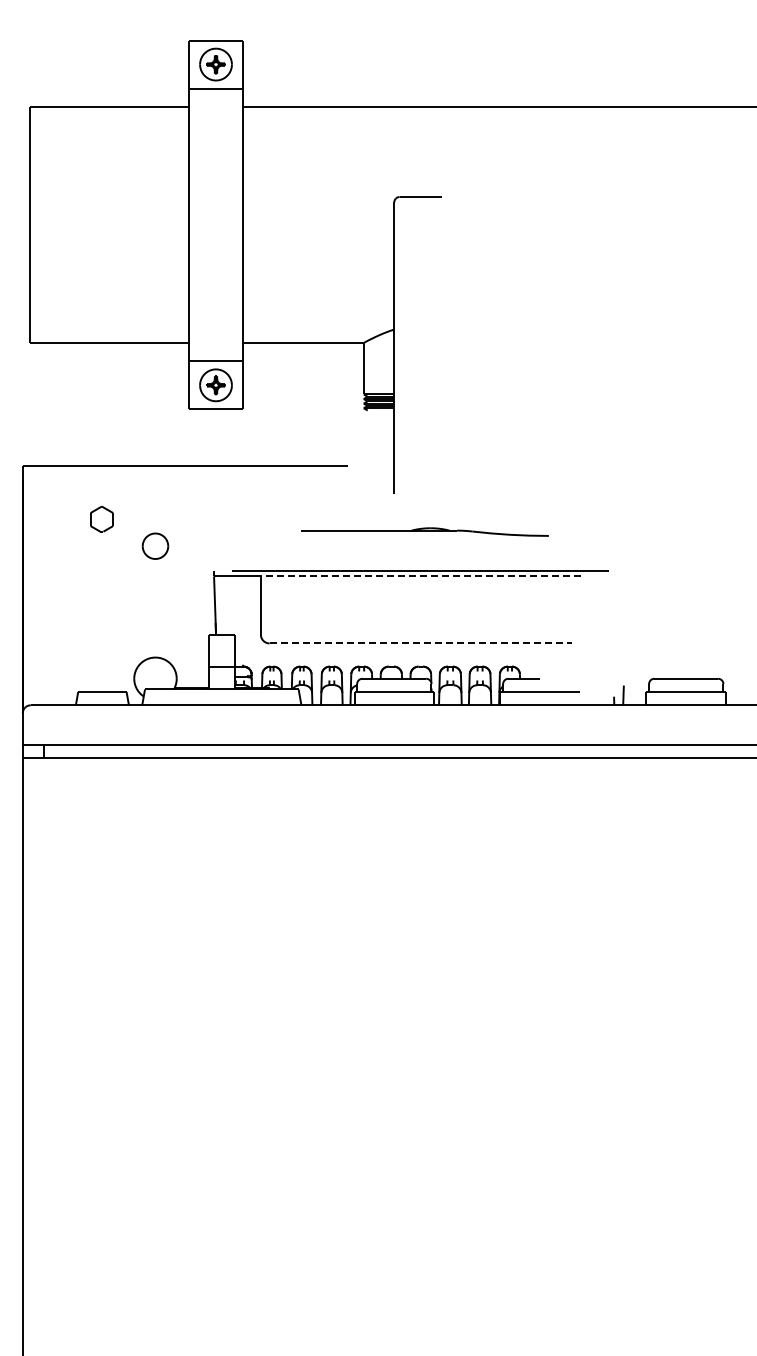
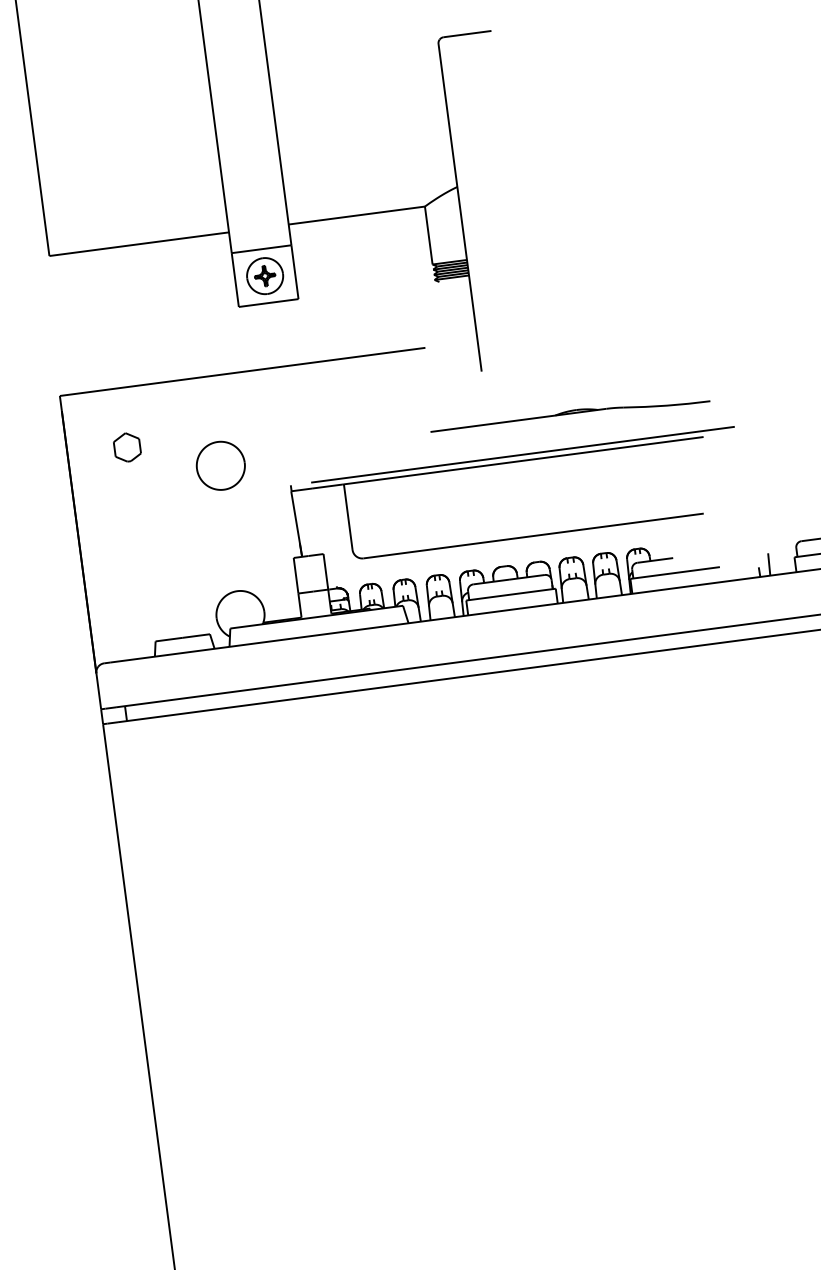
part: (101, 519) -> (126, 447), moved
part: (424, 531) -> (569, 414), moved
part: (155, 546) -> (220, 466), size x1.67
line: (420, 576) -> (523, 460), dashed -> solid
line: (421, 643) -> (534, 535), dashed -> solid

